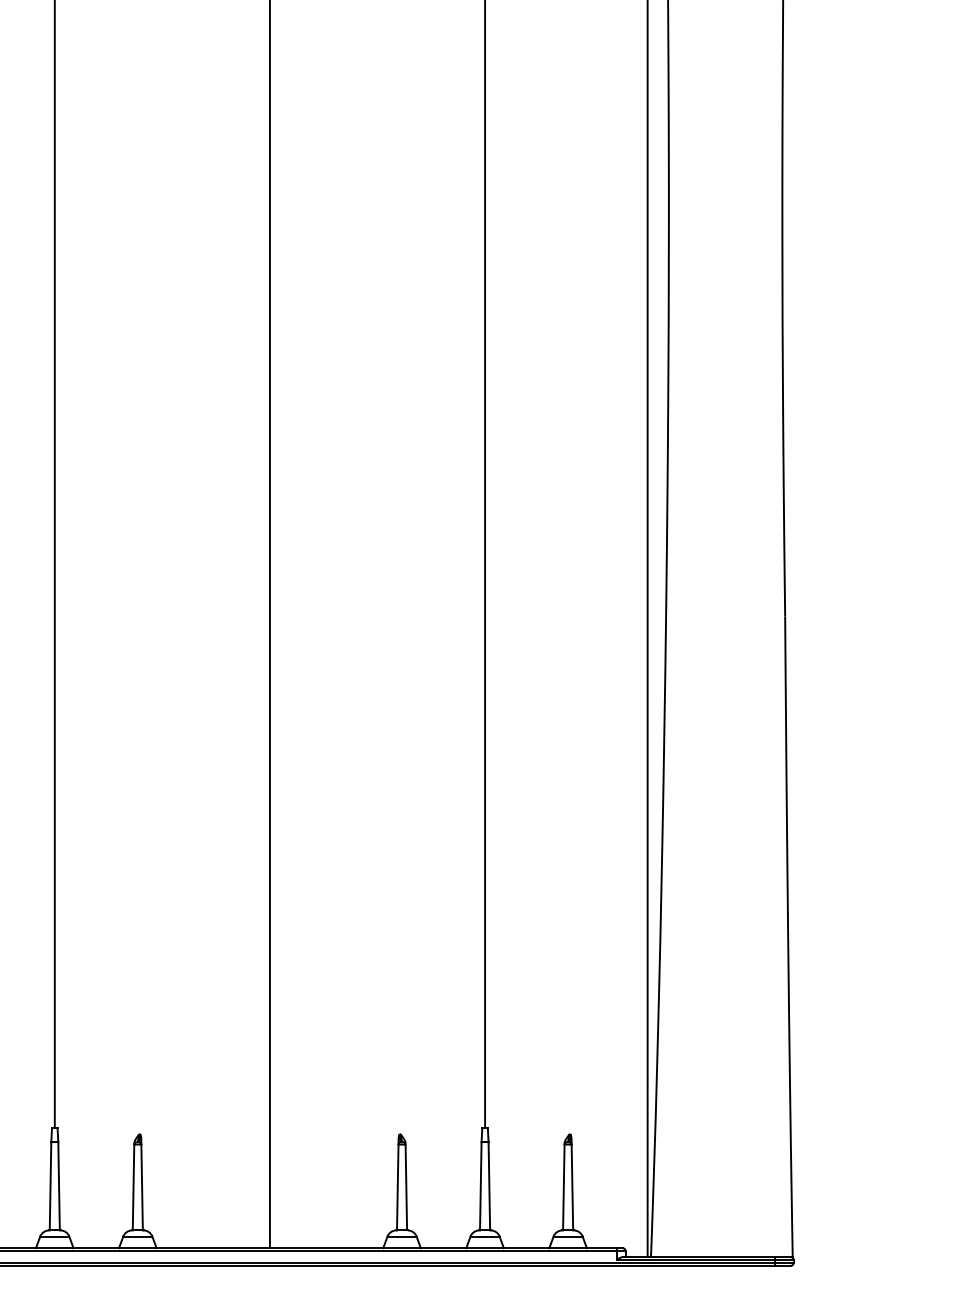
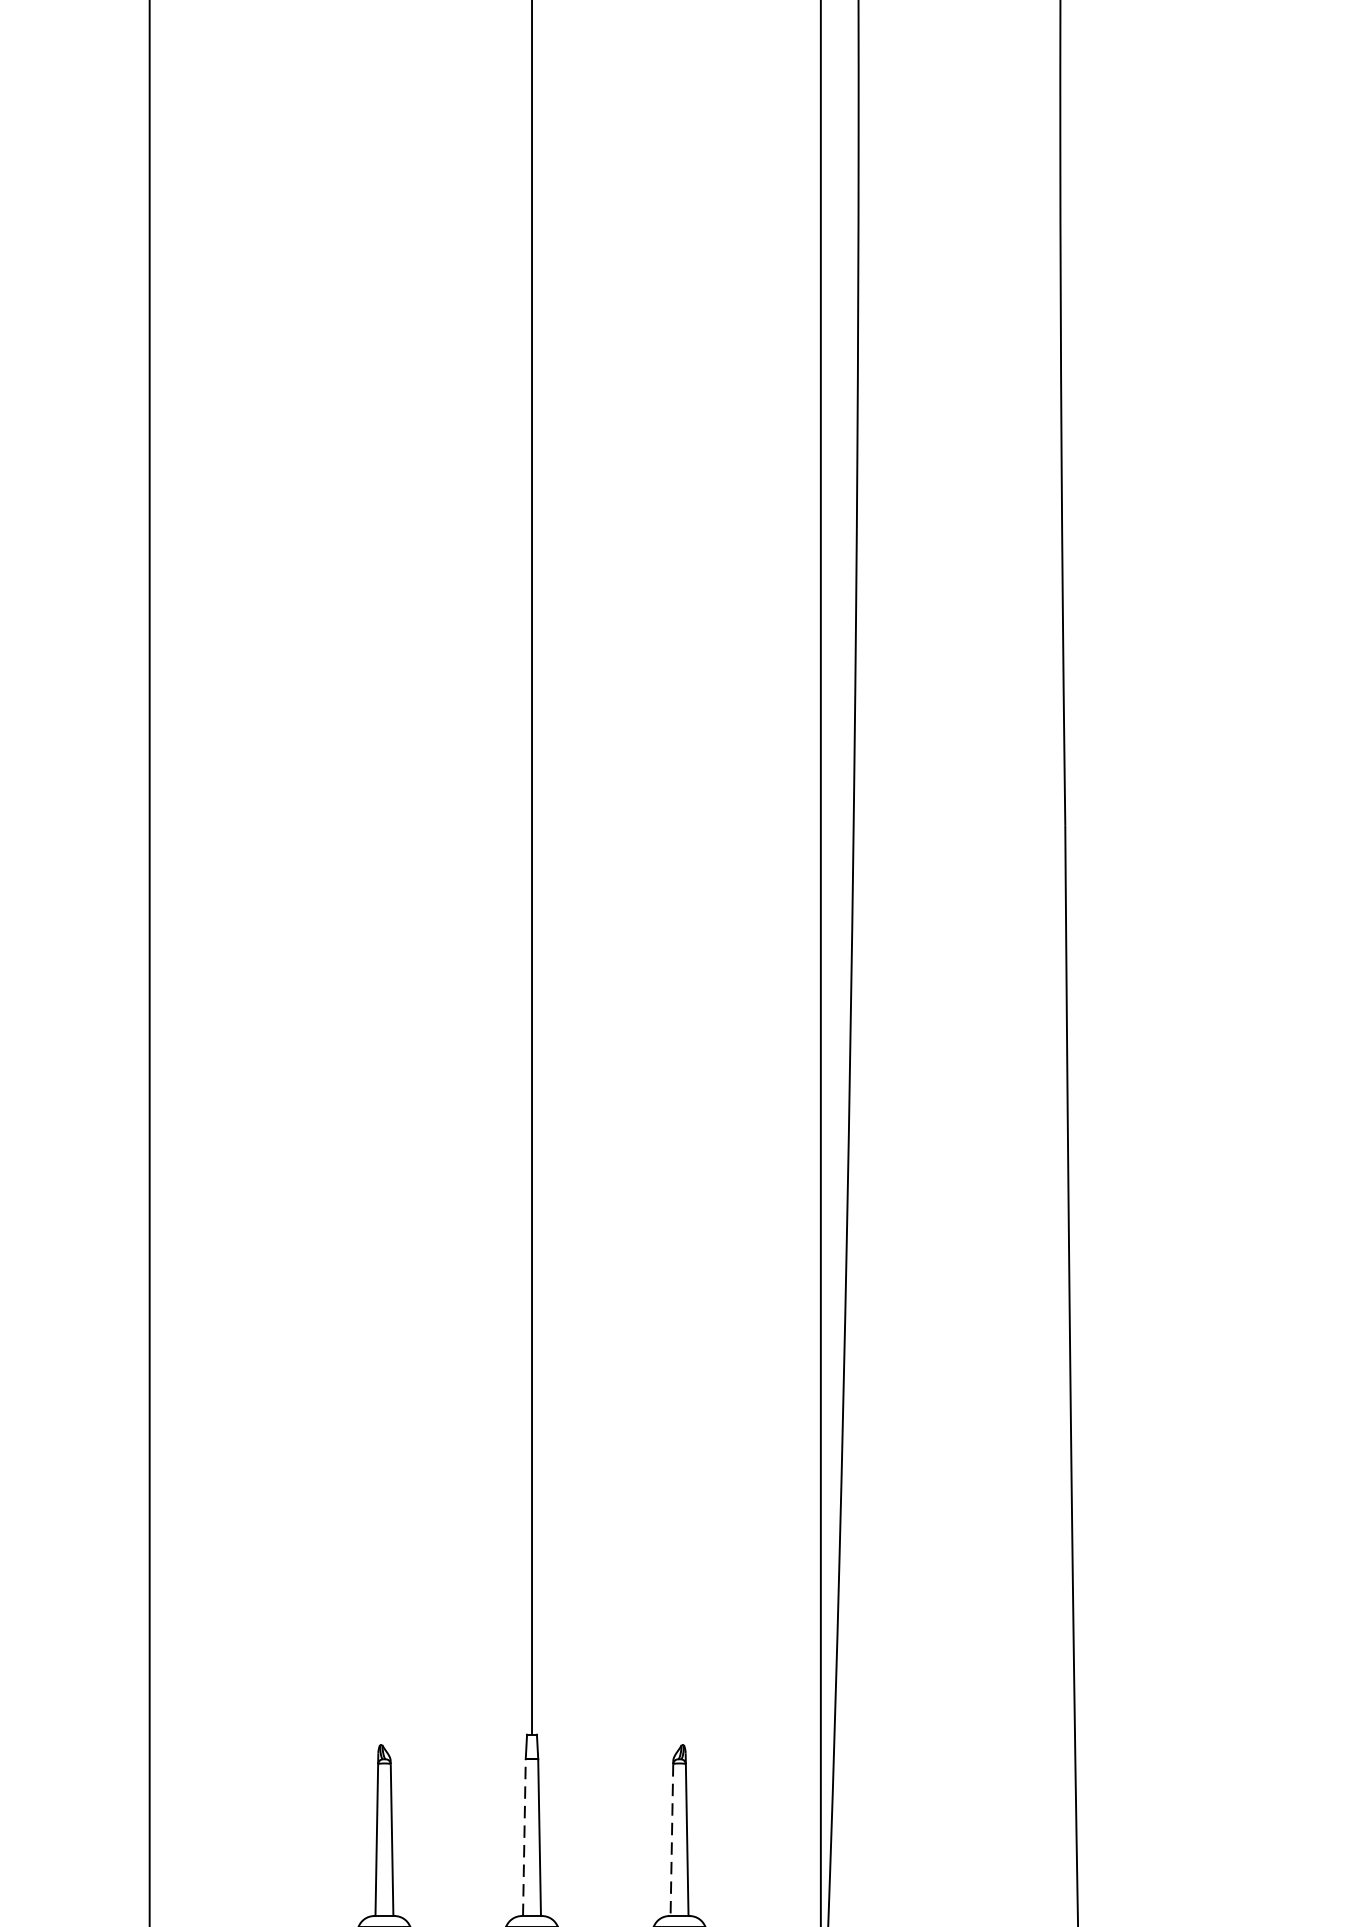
line: (480, 1185) -> (523, 1836), solid -> dashed
line: (563, 1187) -> (671, 1839), solid -> dashed

